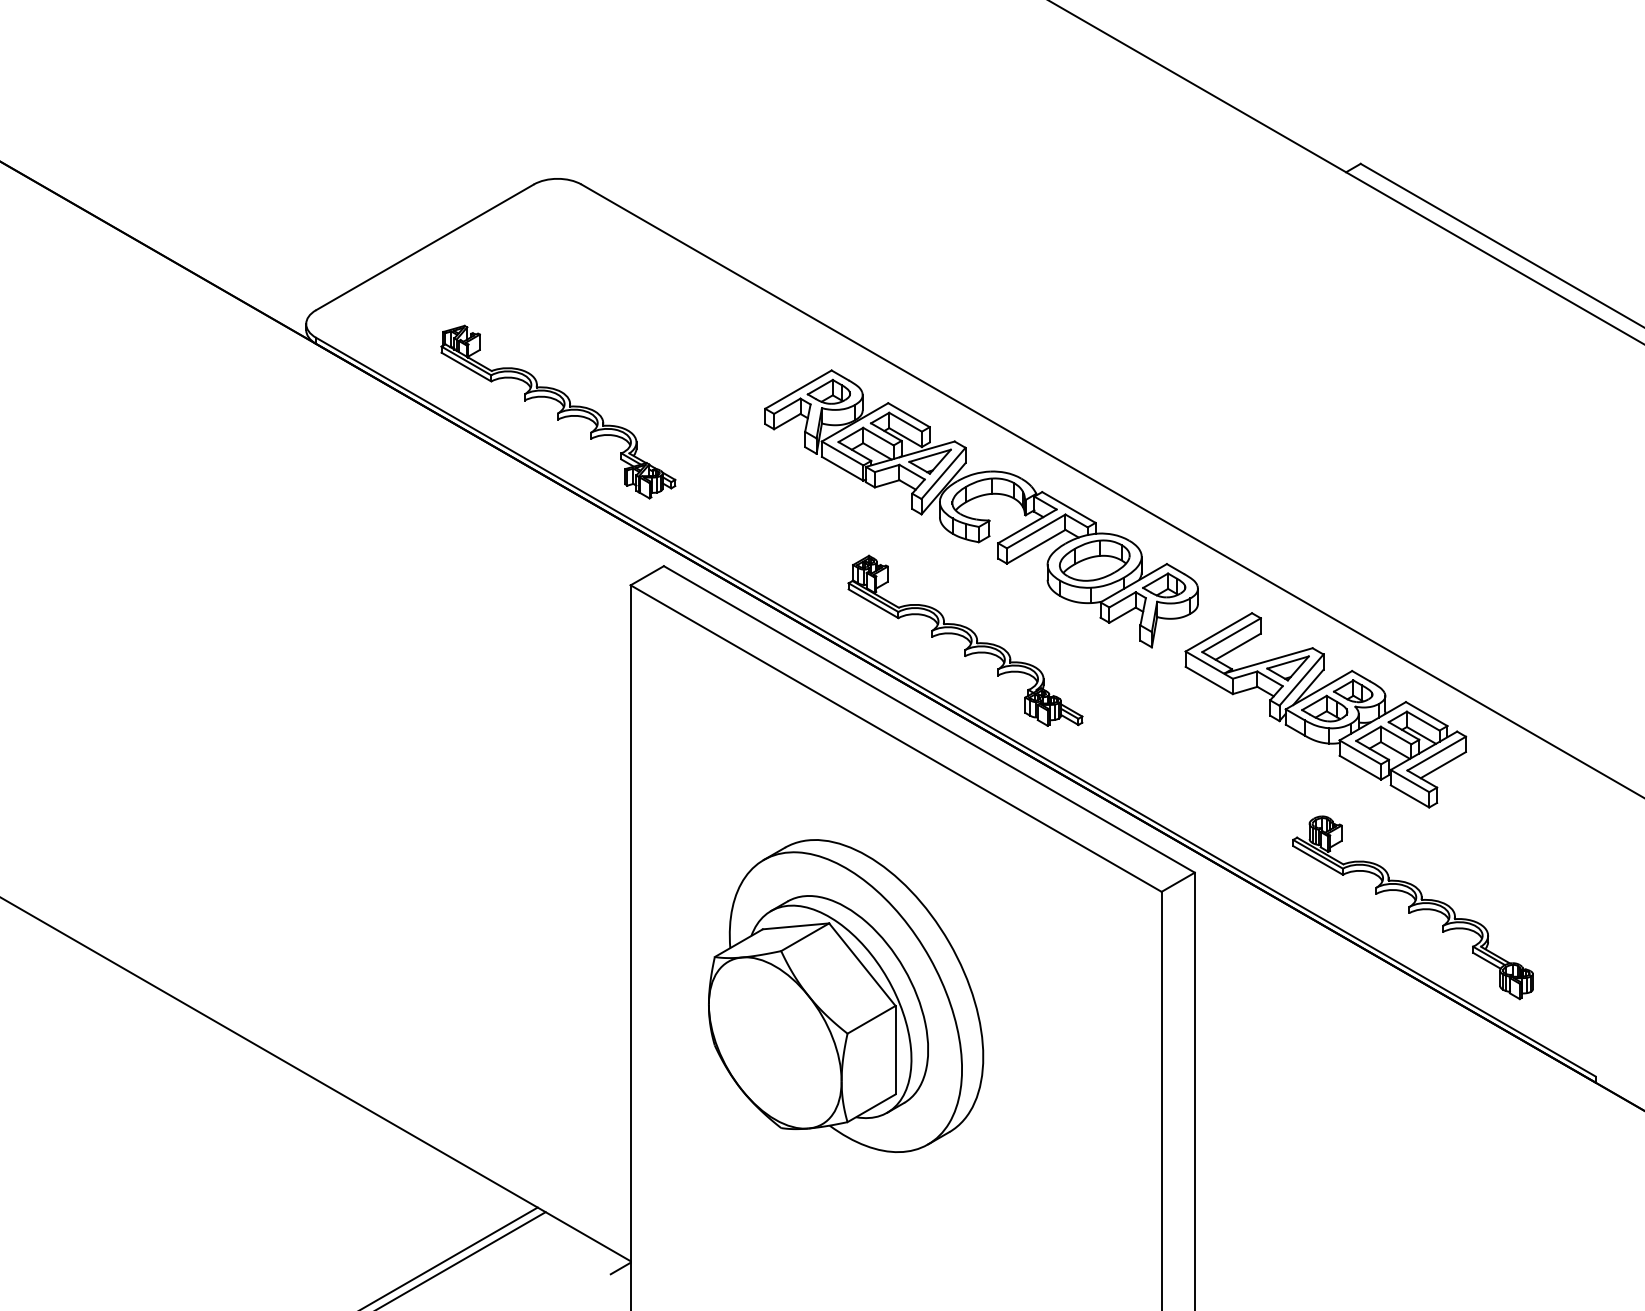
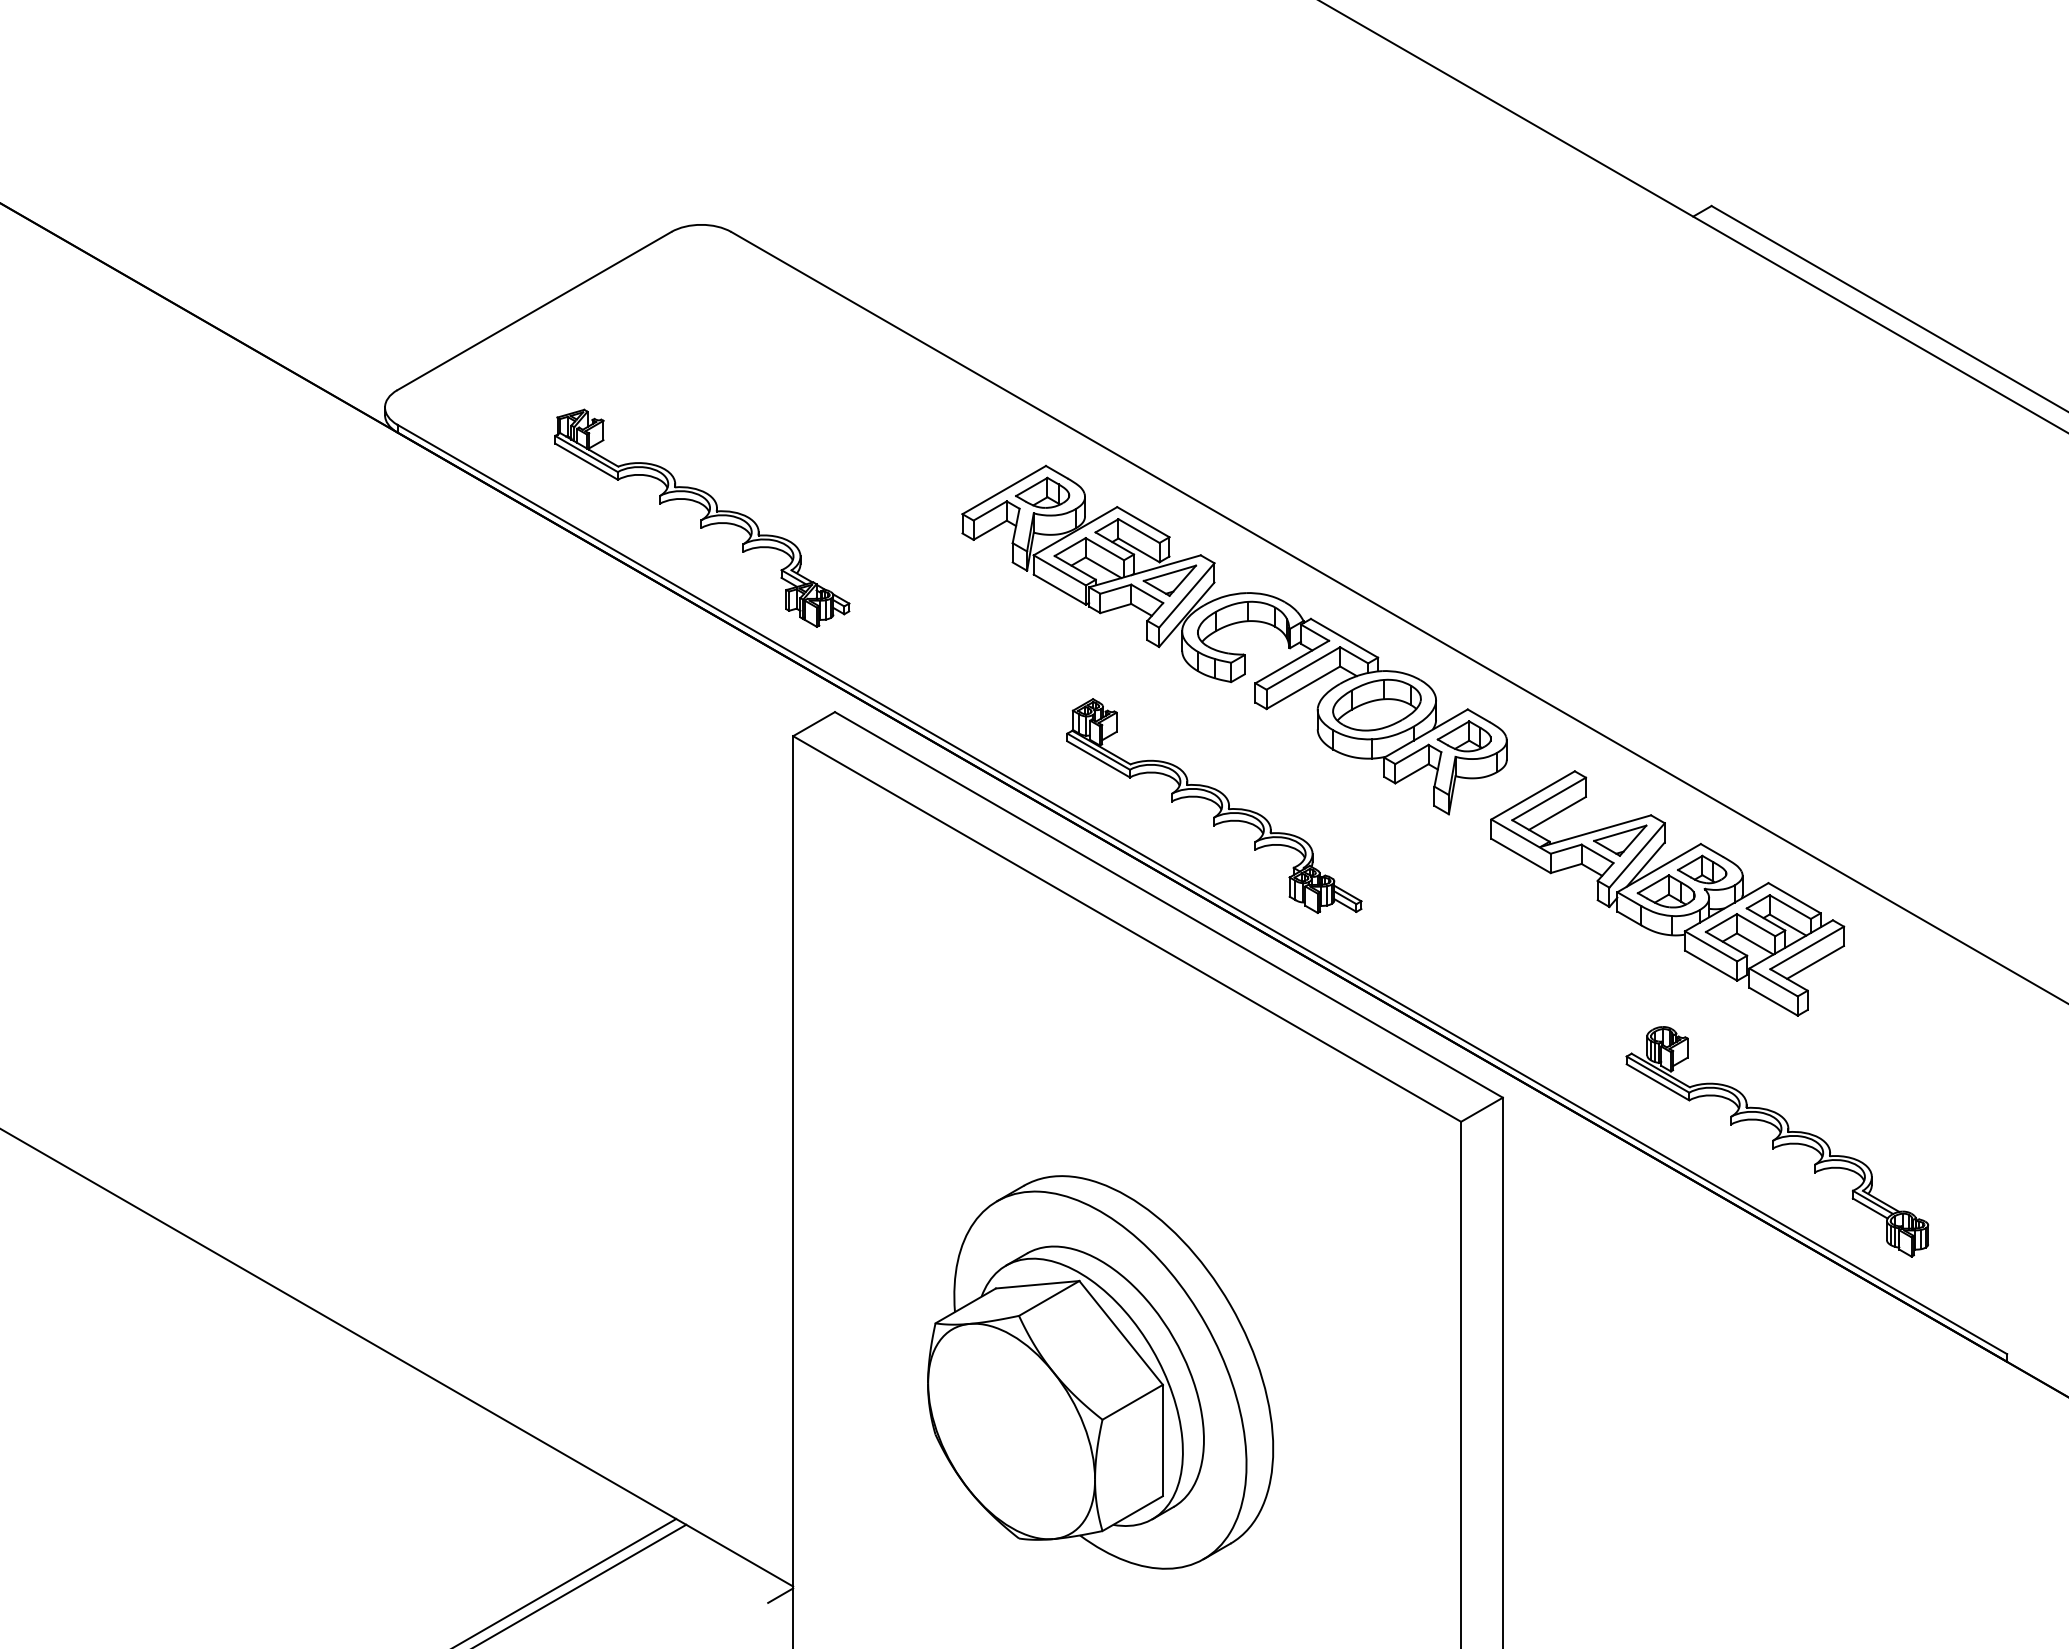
part: (846, 995) -> (1101, 1371), moved

